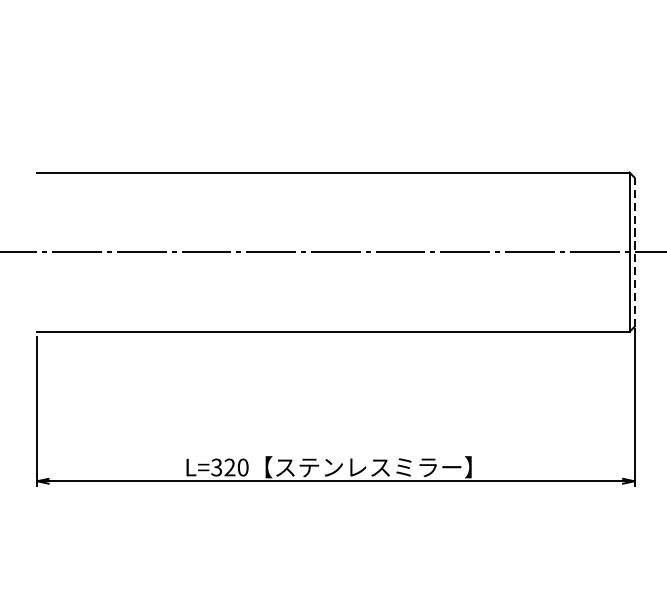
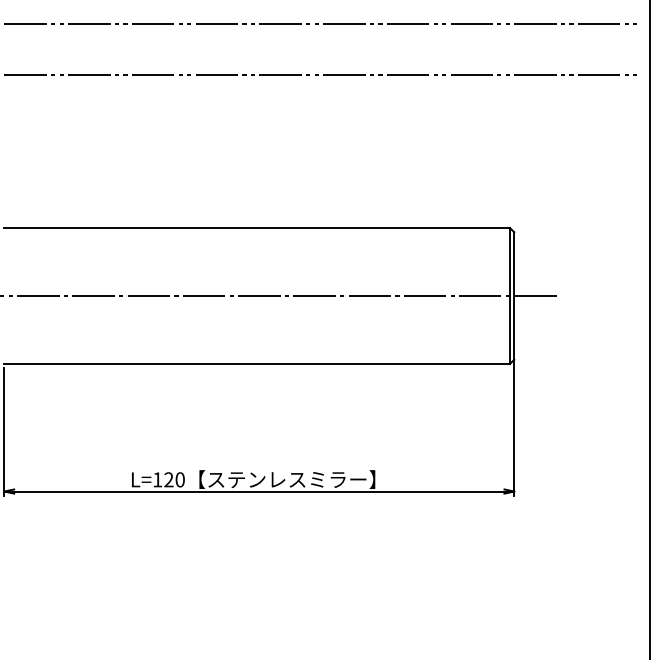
line: (634, 252) -> (514, 296), dashed -> solid
text: (216, 467) -> (157, 479), L=320 -> L=120

